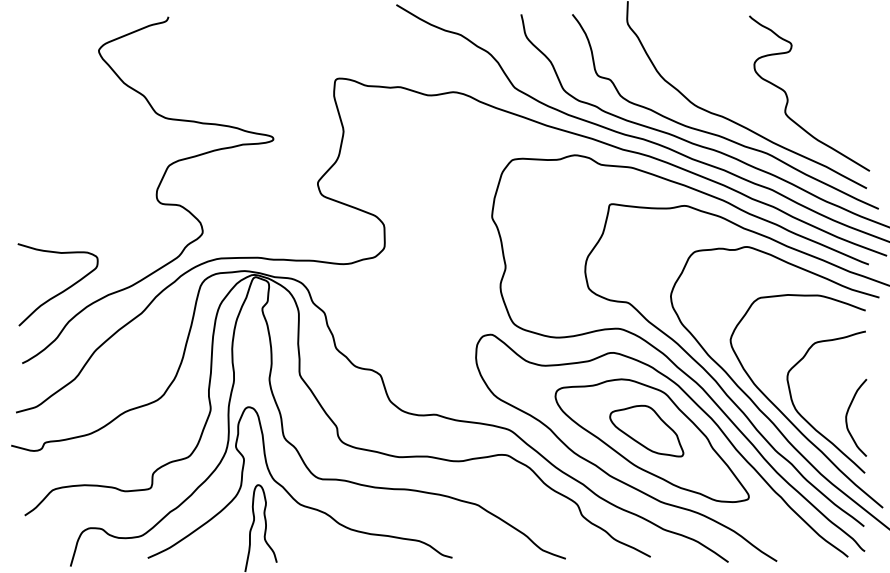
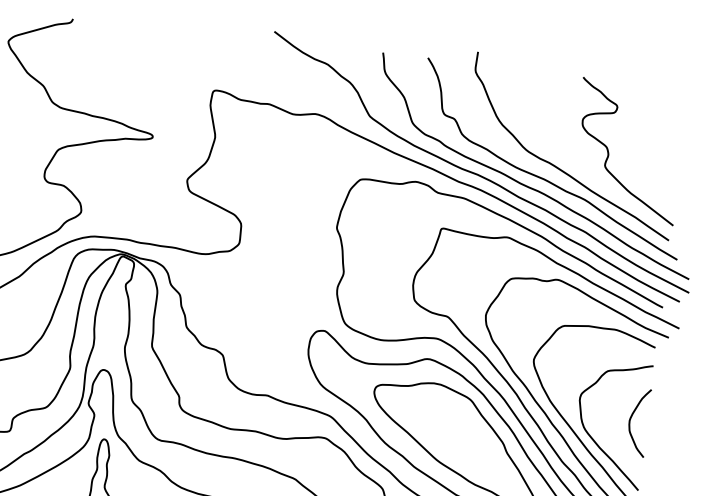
curve: (847, 417) -> (630, 421), moved
part: (646, 430) -> (450, 430), removed

